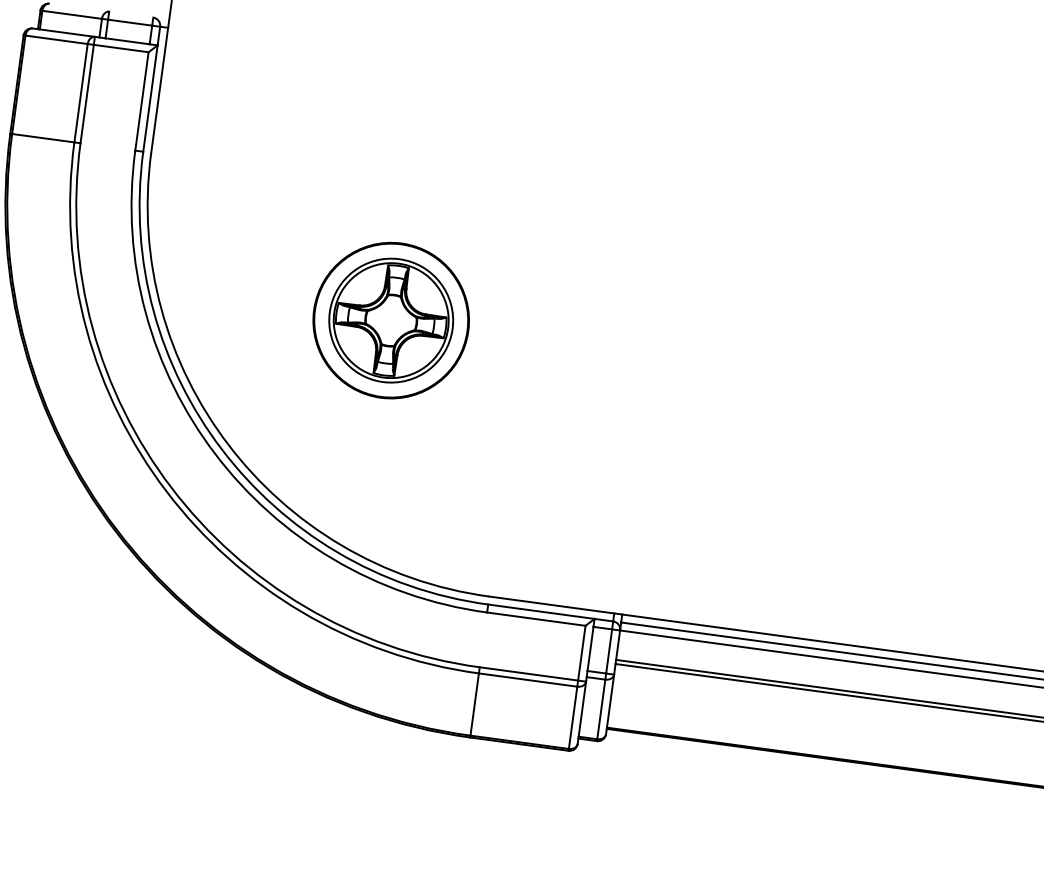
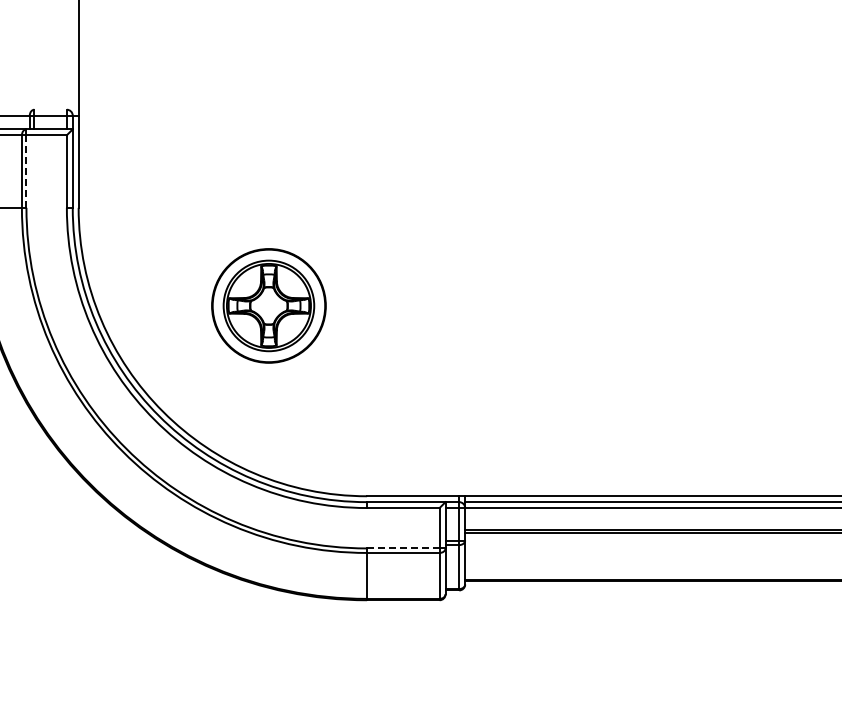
line: (87, 93) -> (26, 171), solid -> dashed
line: (527, 673) -> (402, 548), solid -> dashed

